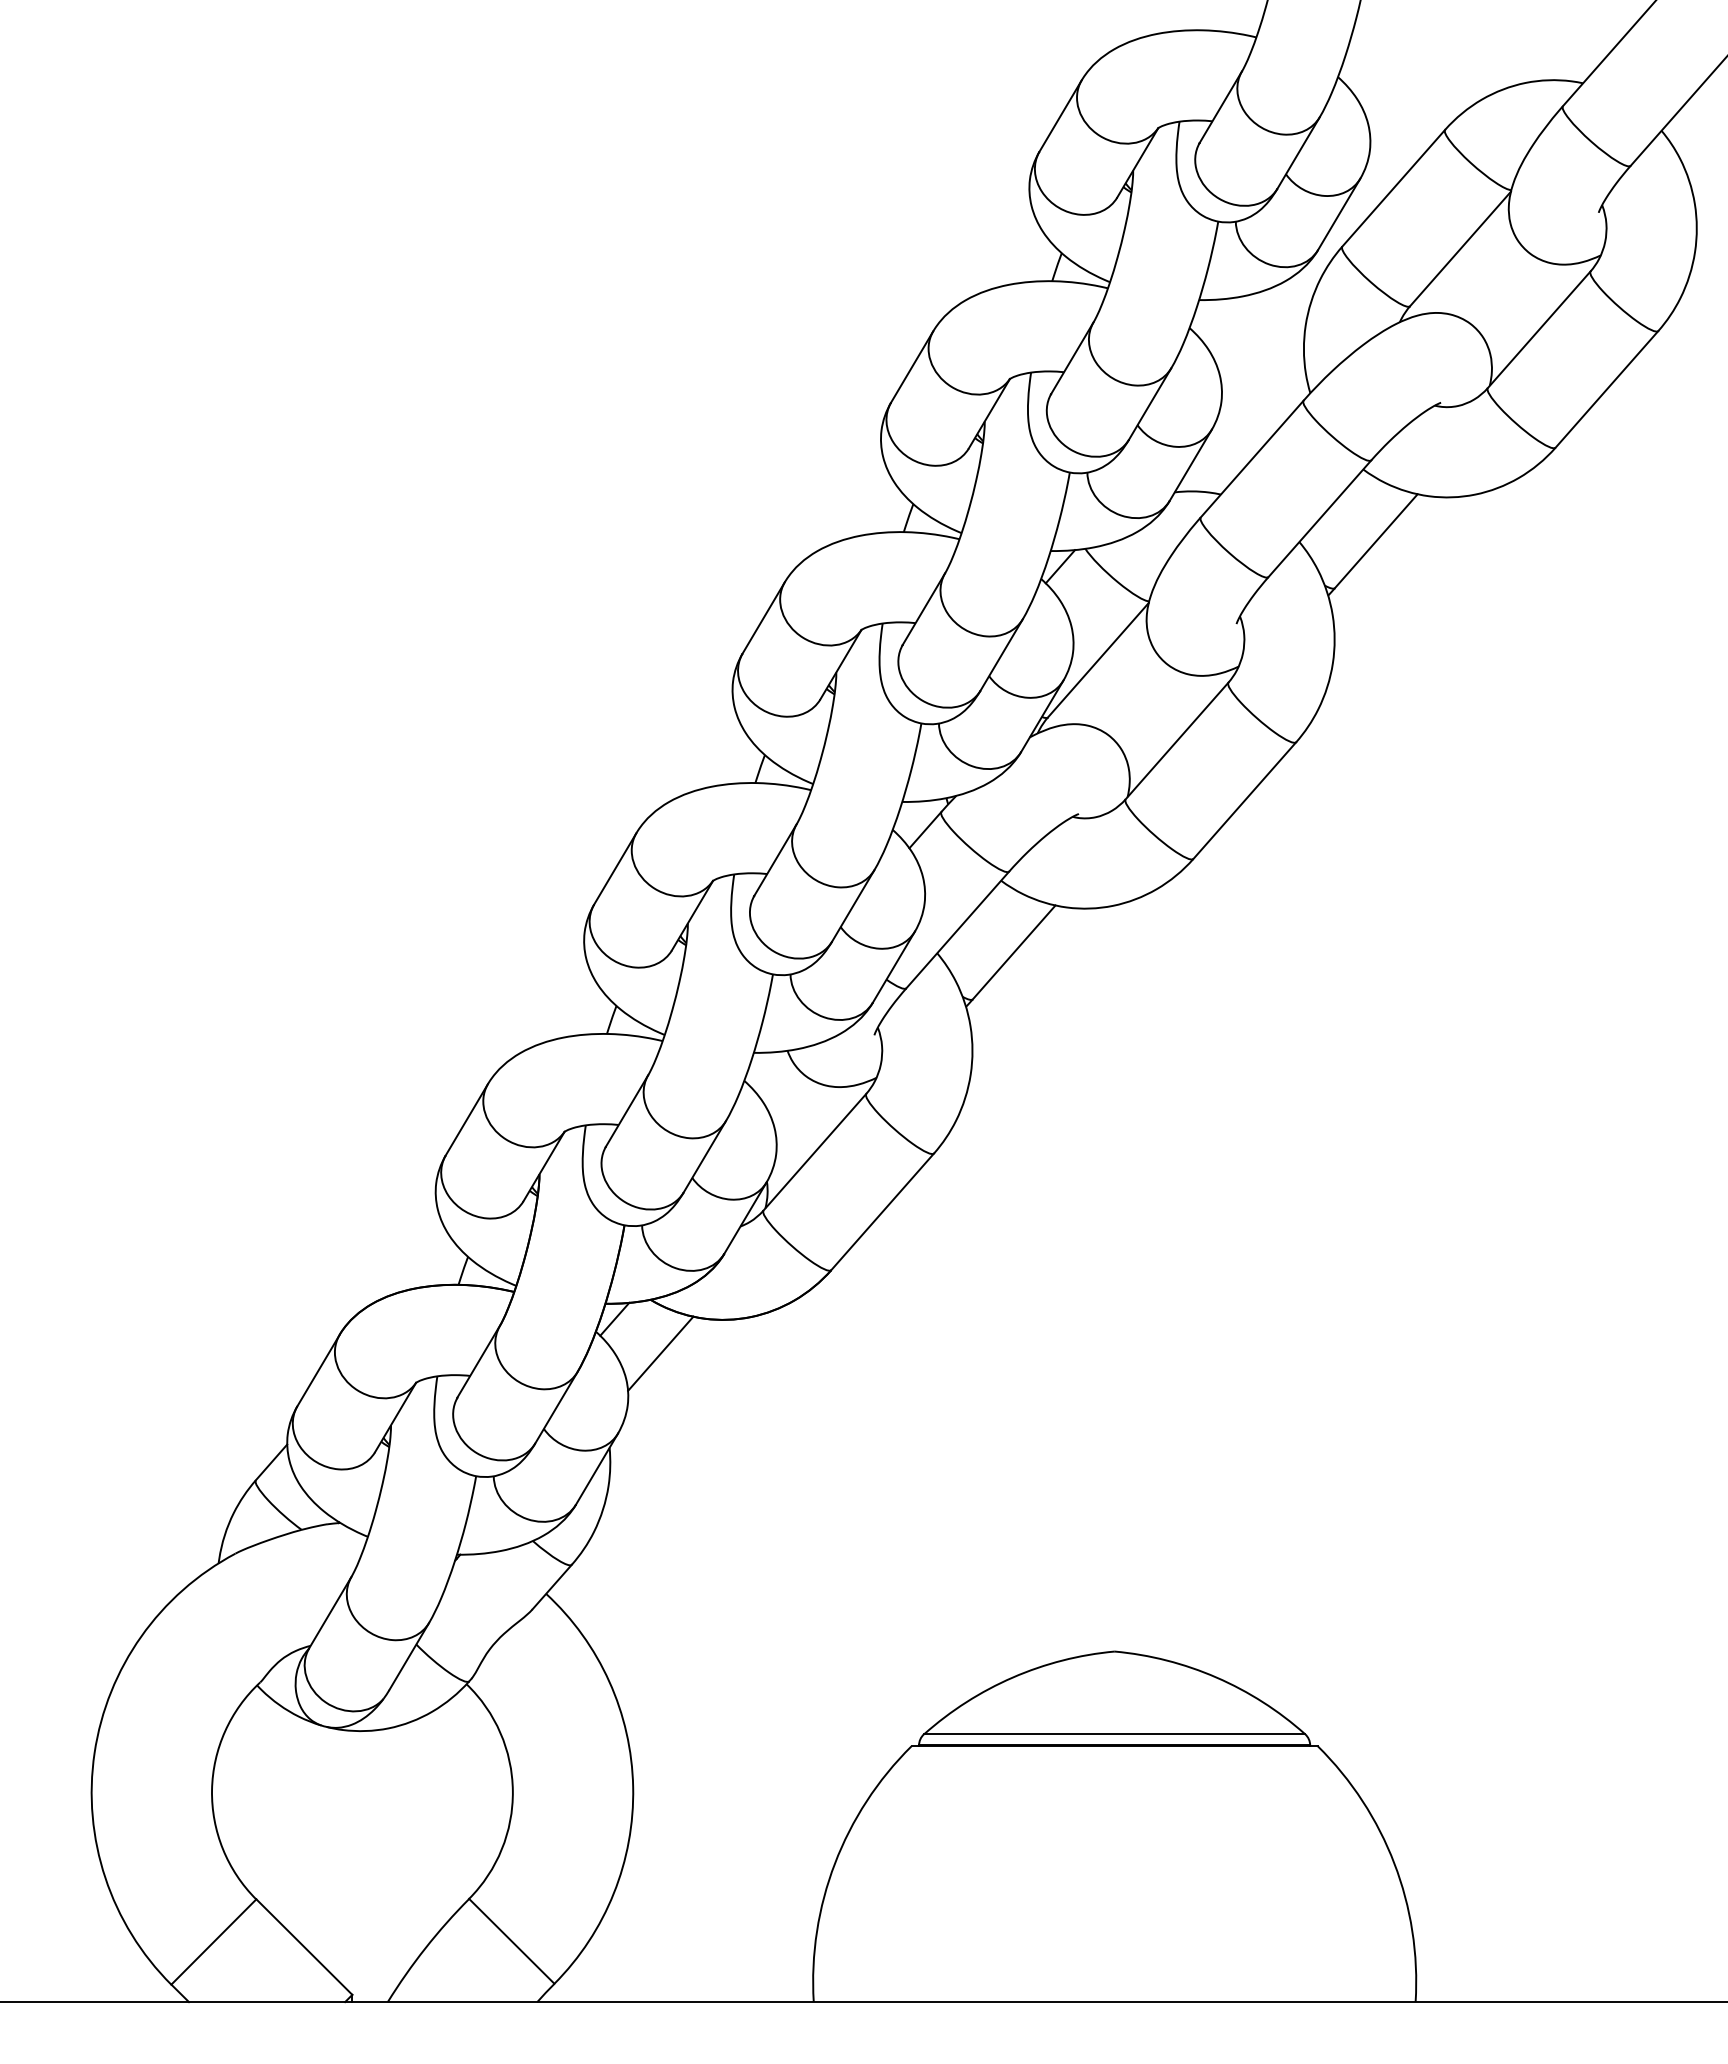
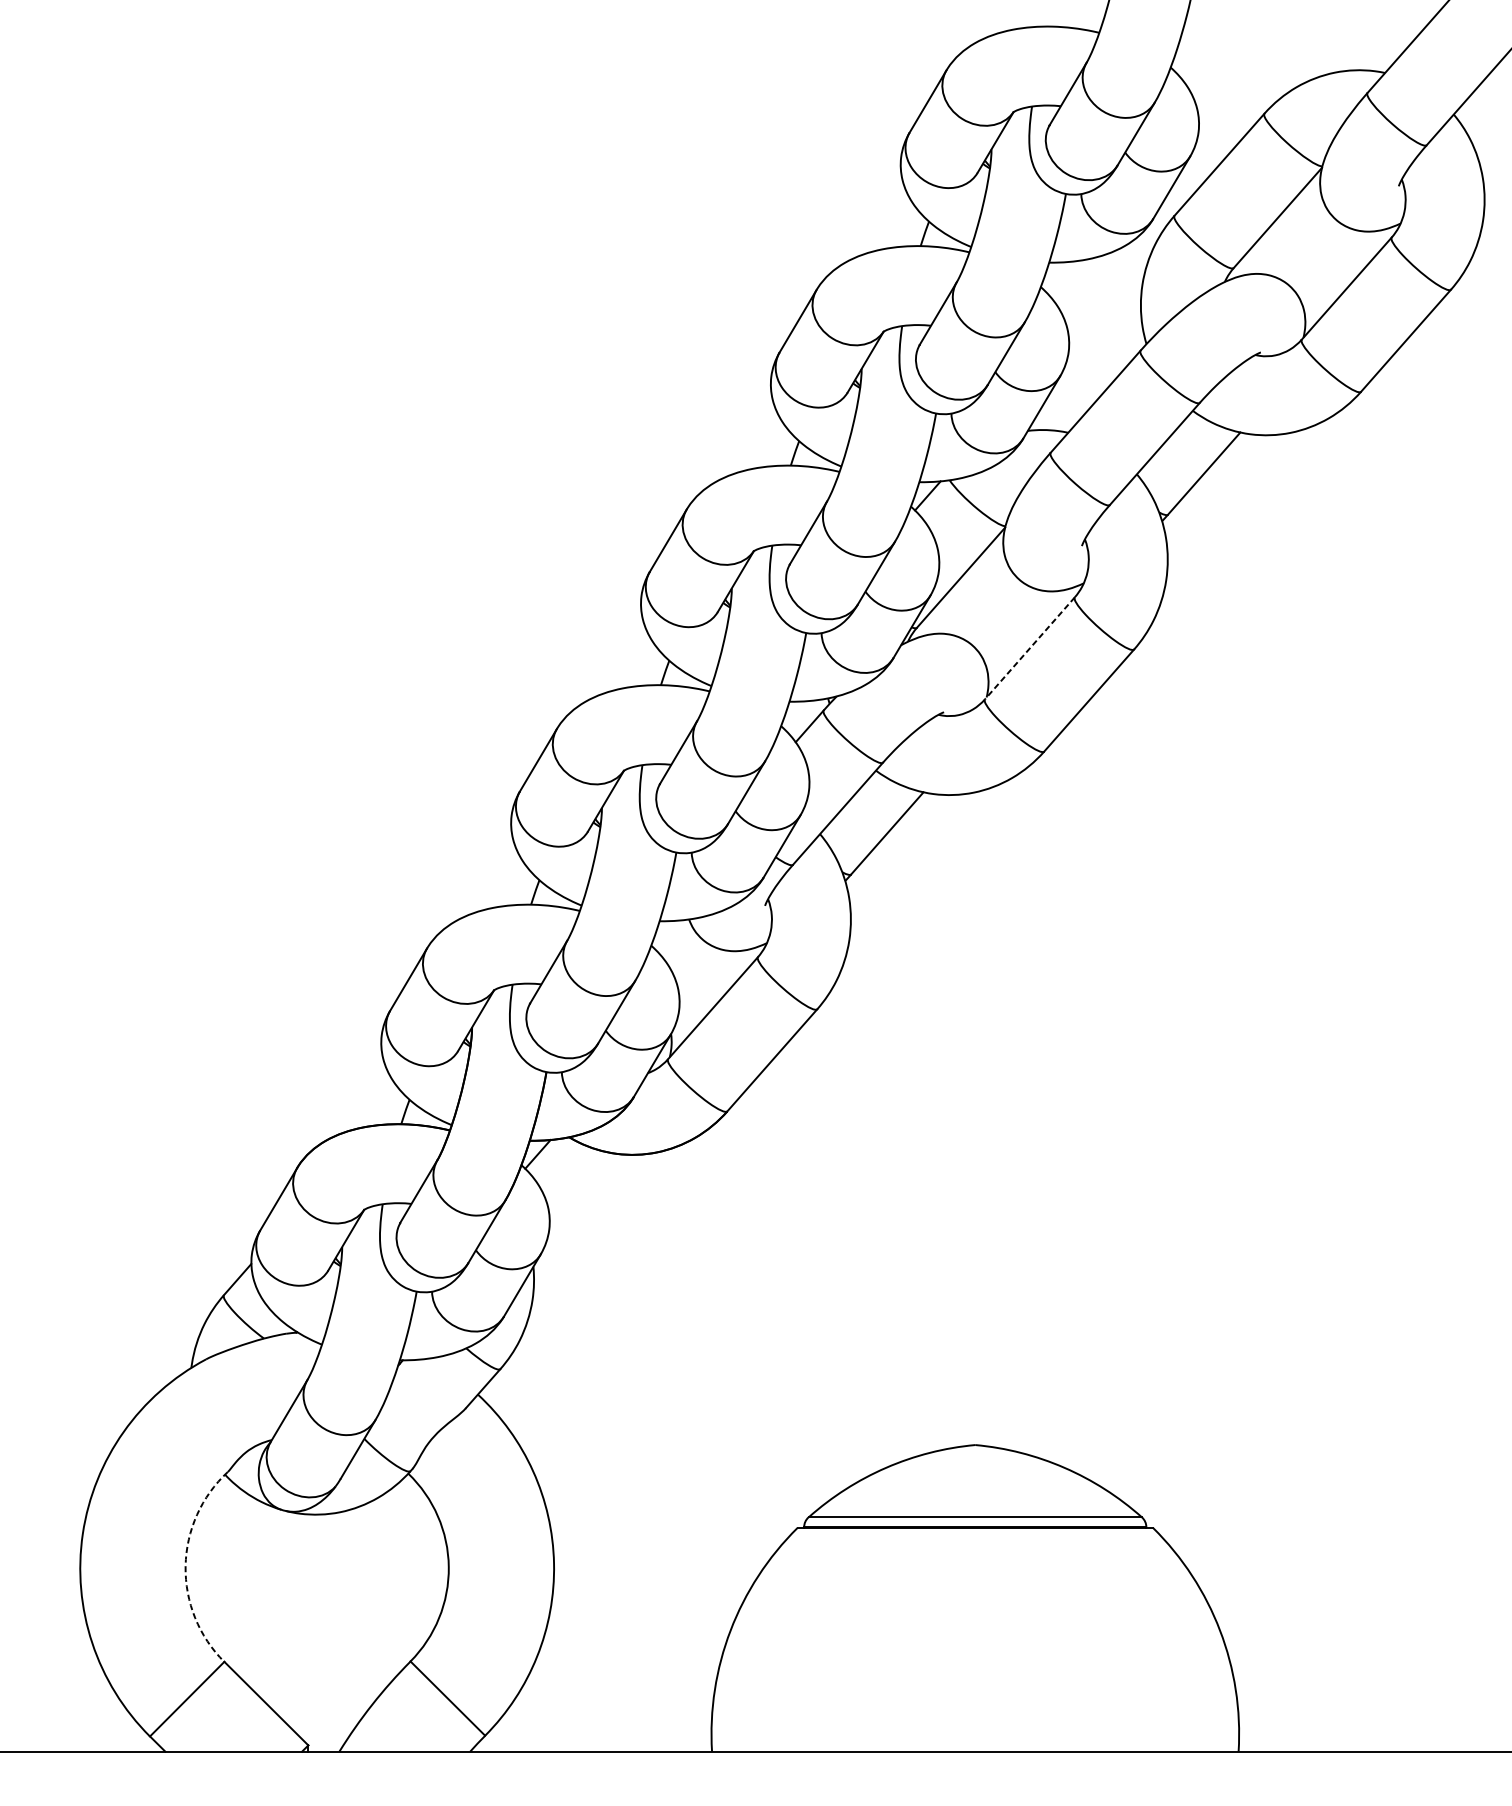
line: (1177, 740) -> (1030, 647), solid -> dashed
line: (660, 1353) -> (577, 1184), removed
arc: (212, 1790) -> (186, 1566), solid -> dashed

